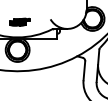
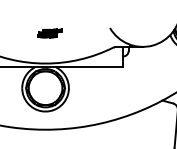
part: (19, 21) -> (49, 32), size x0.6

